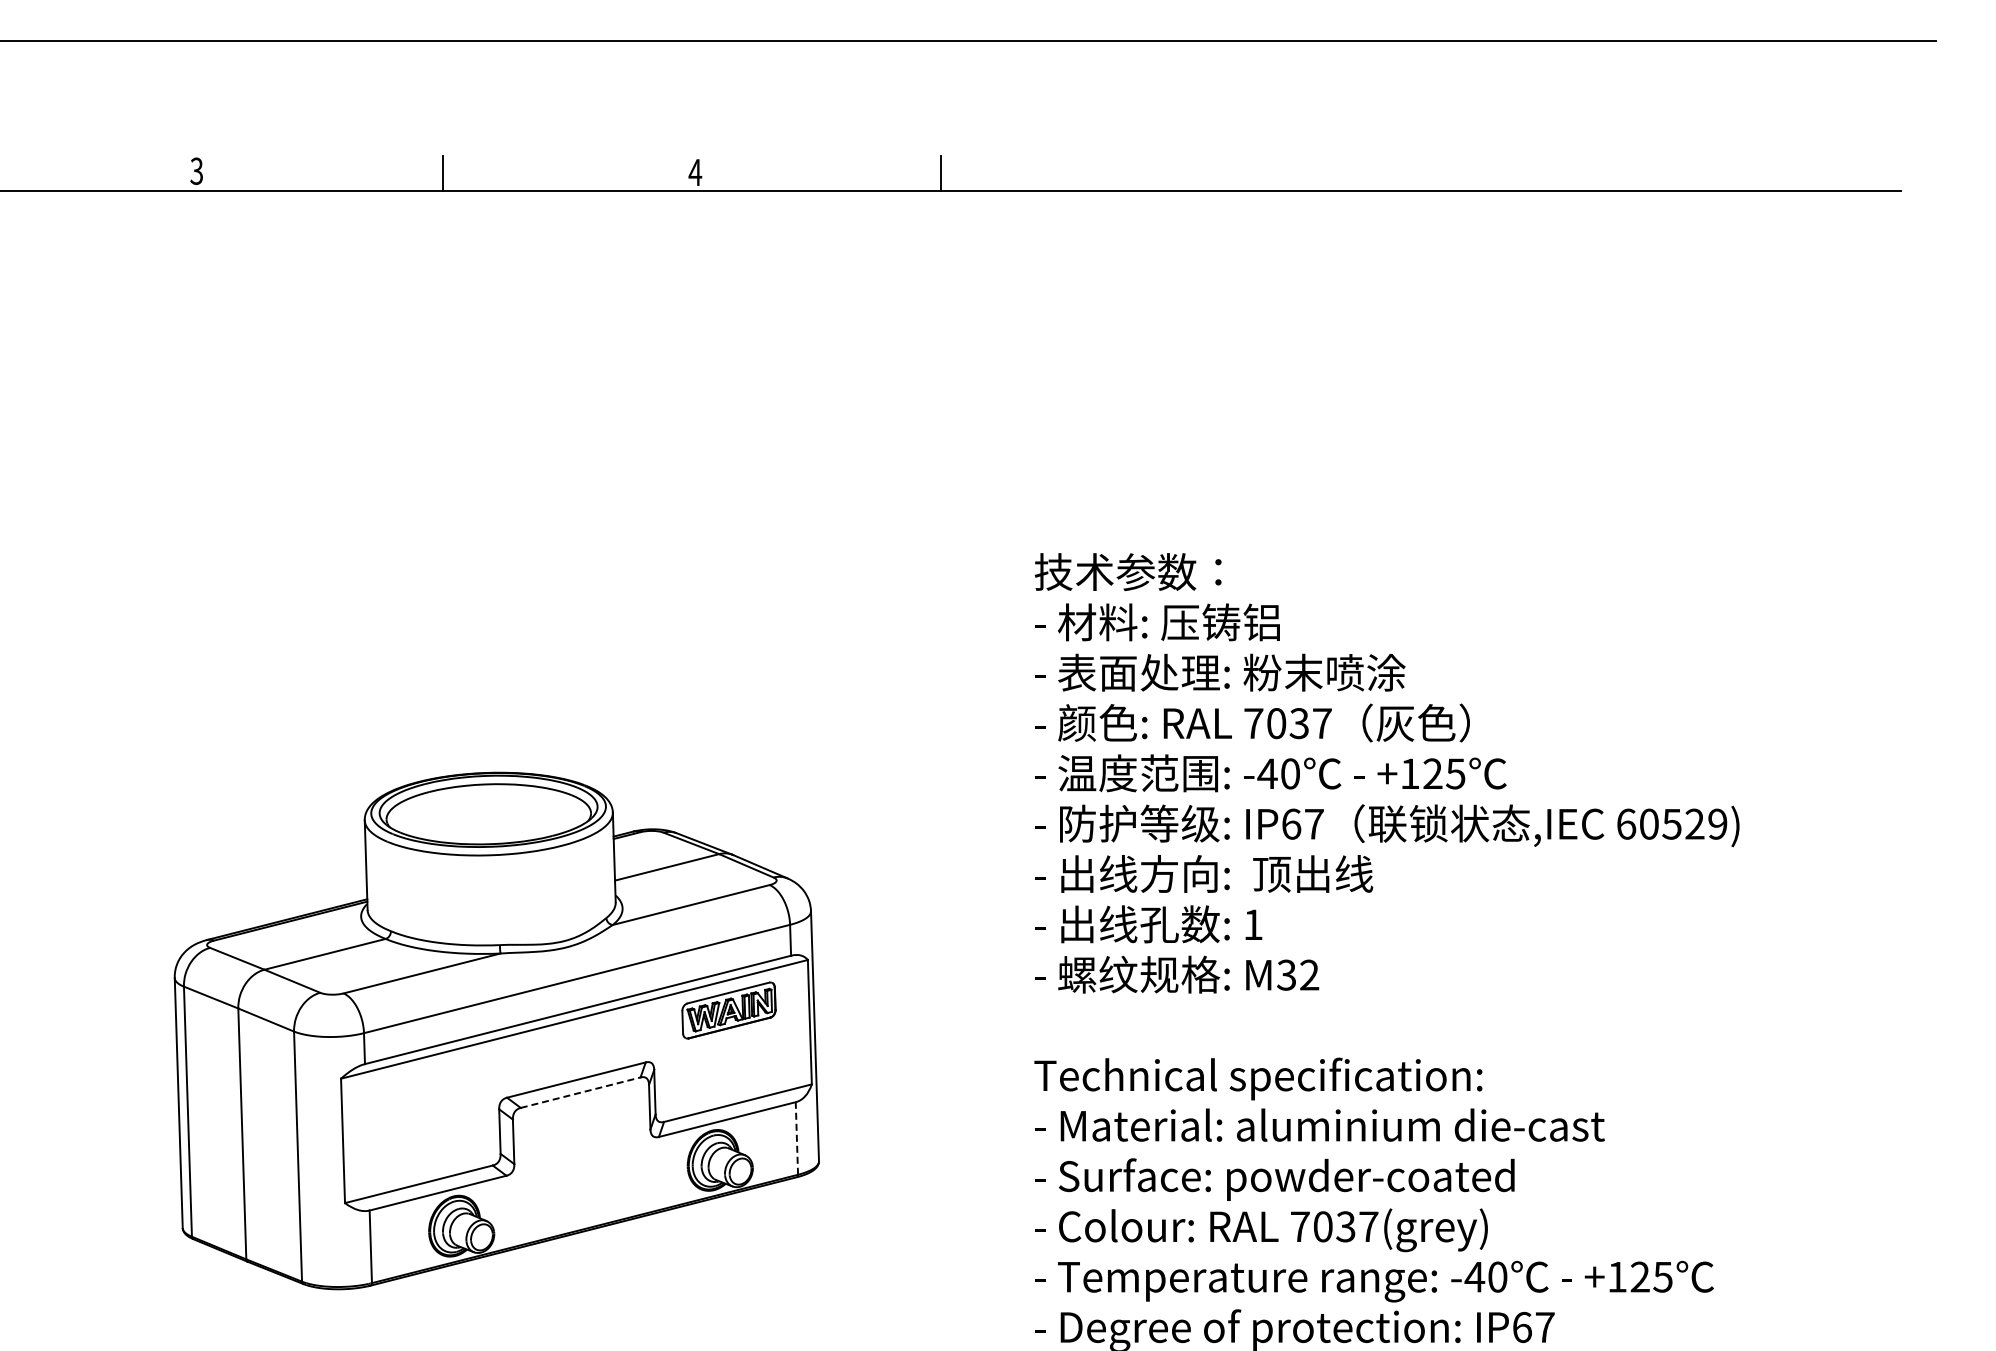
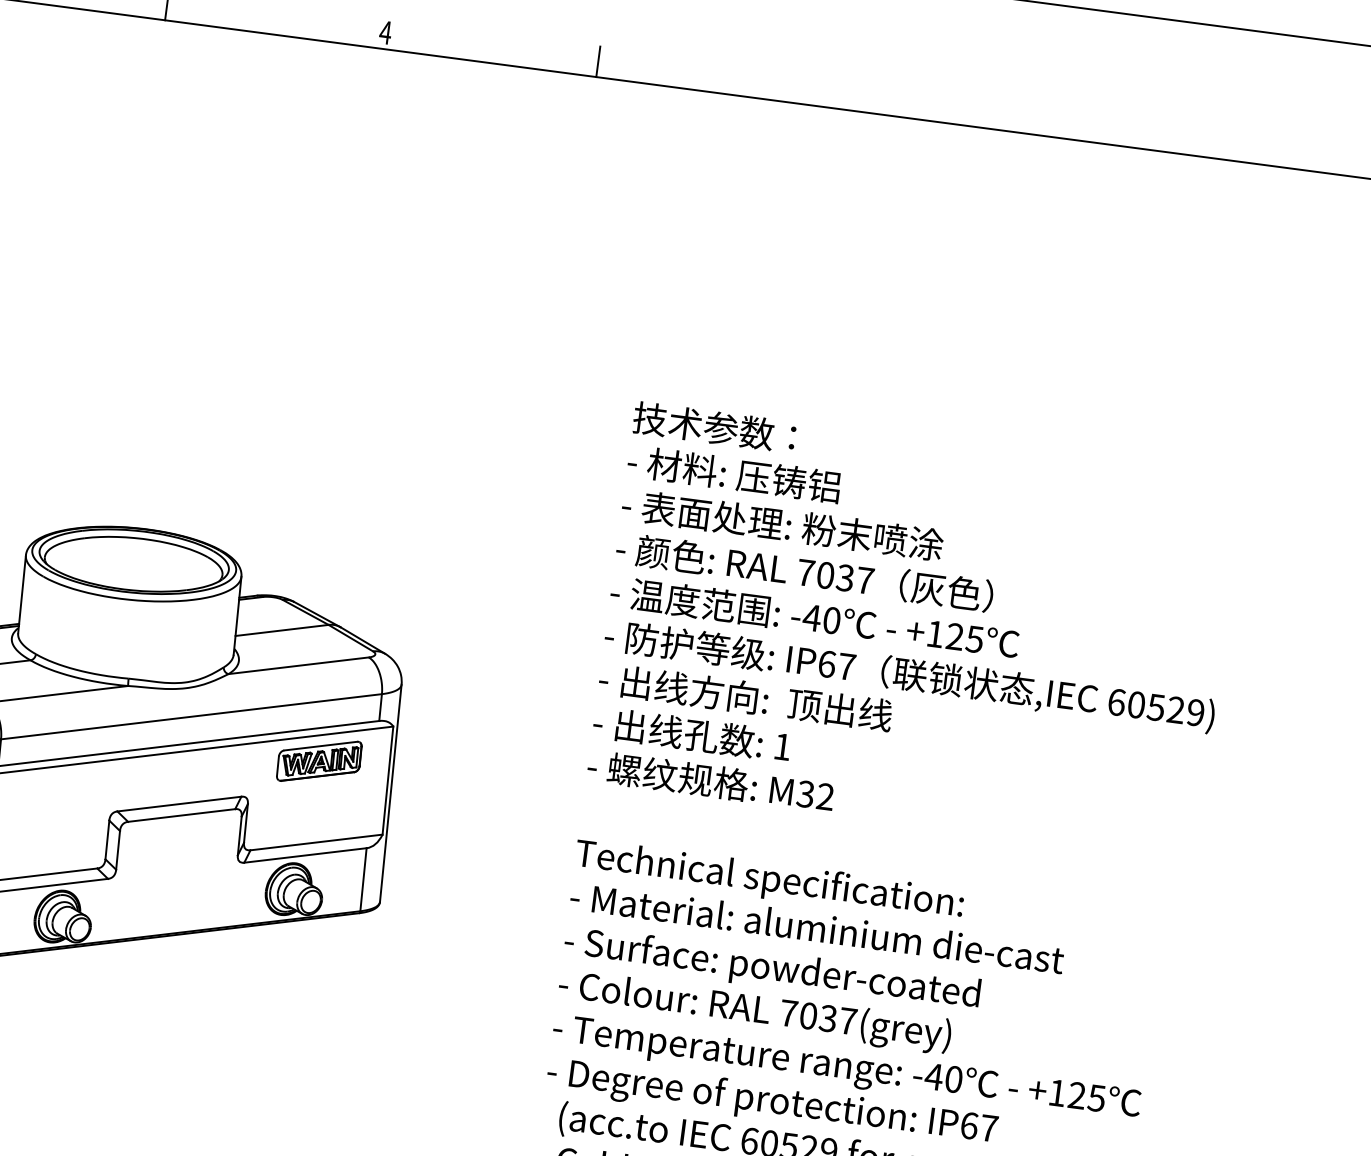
line: (580, 1092) -> (181, 815), dashed -> solid
line: (796, 1137) -> (363, 878), dashed -> solid

